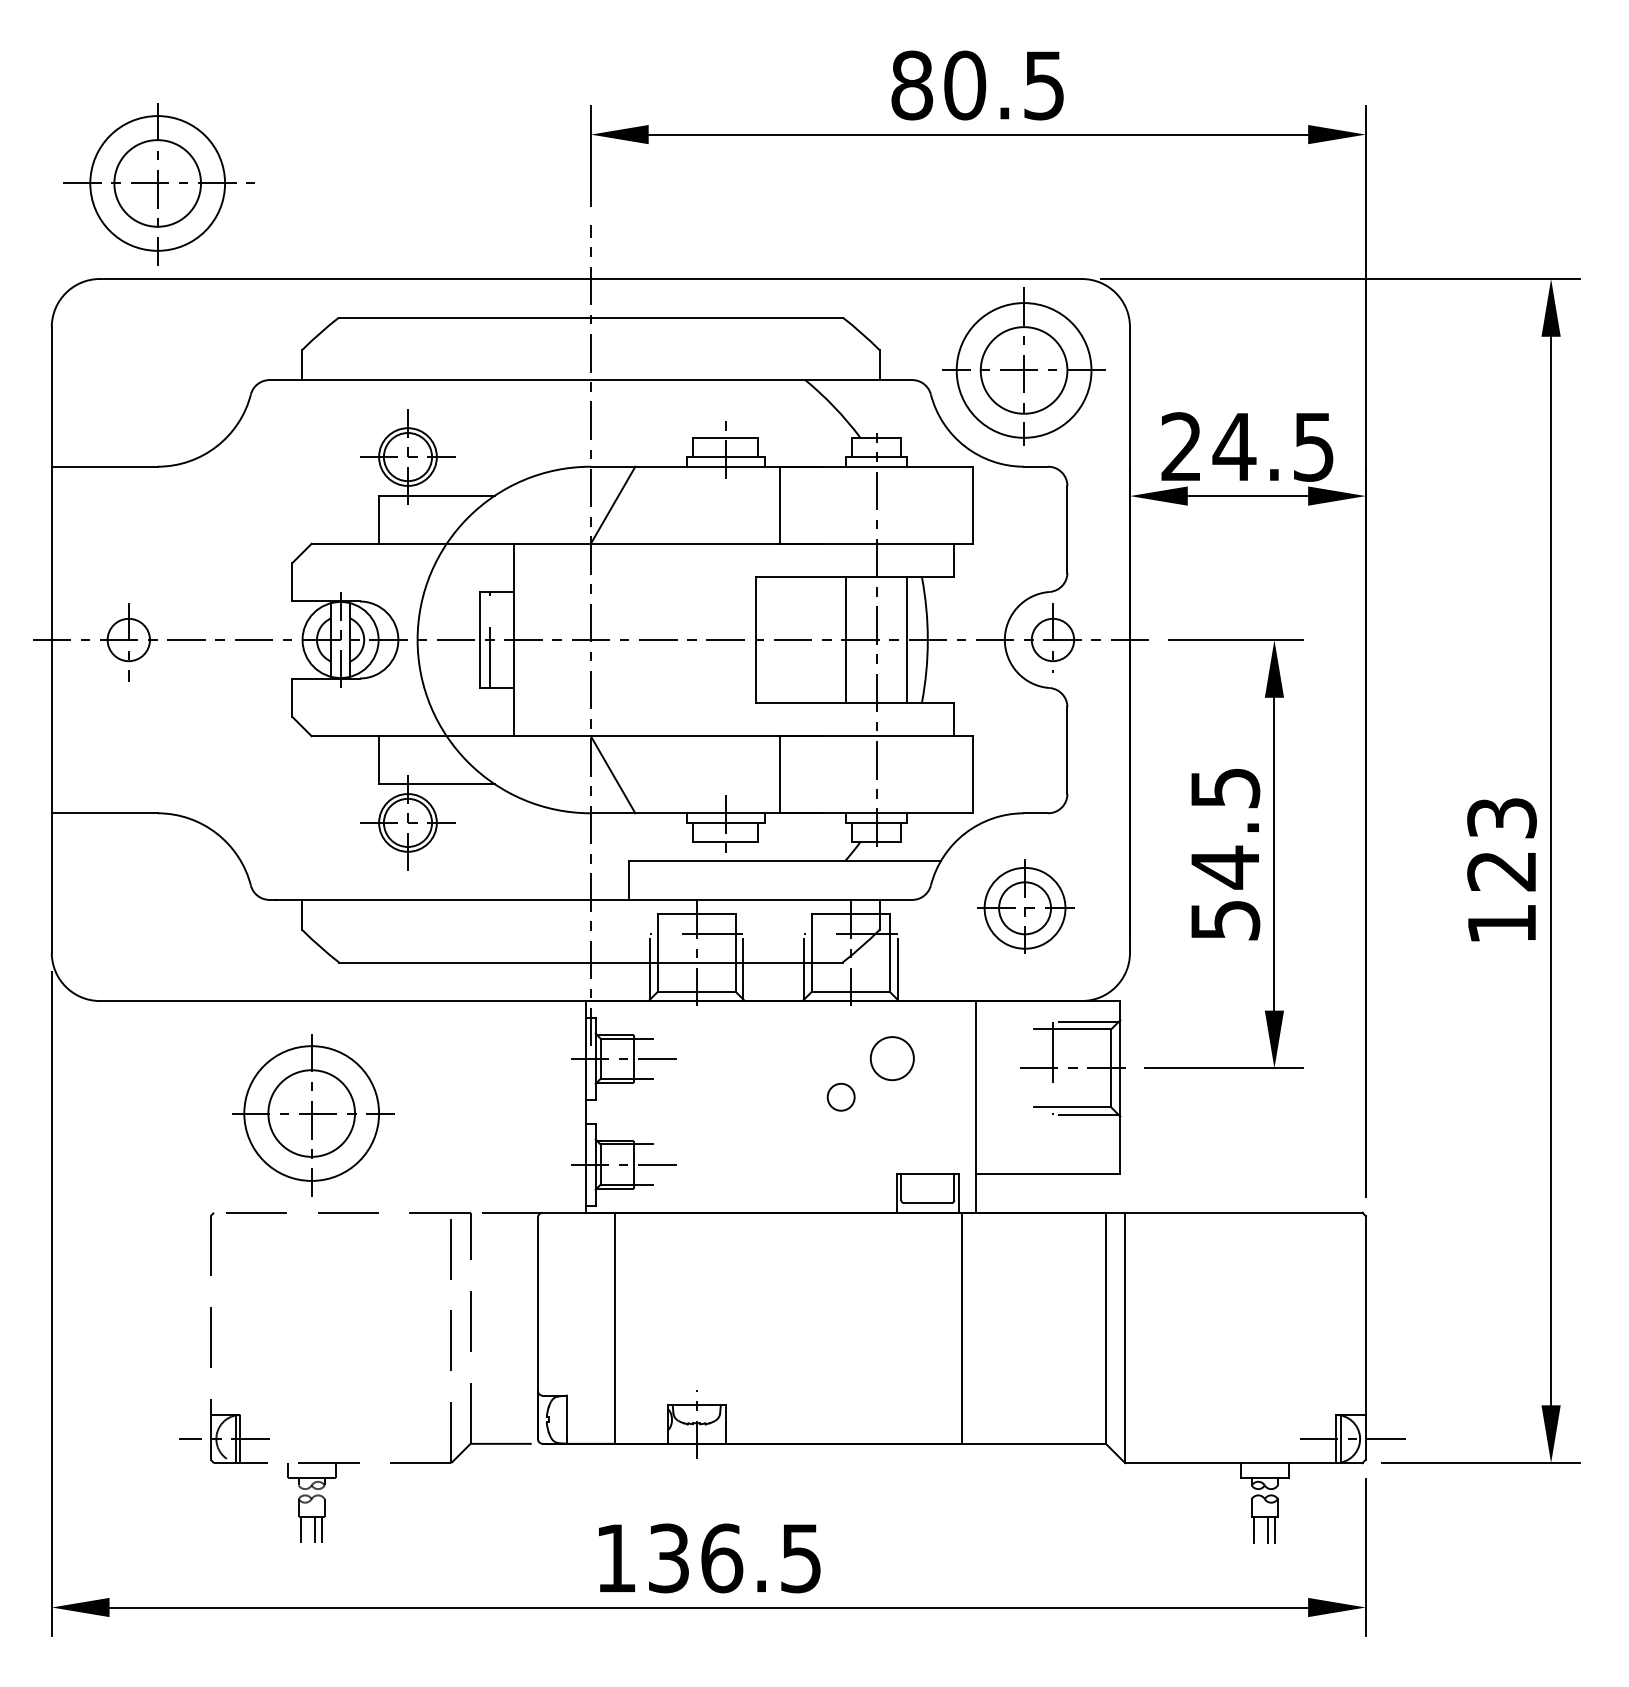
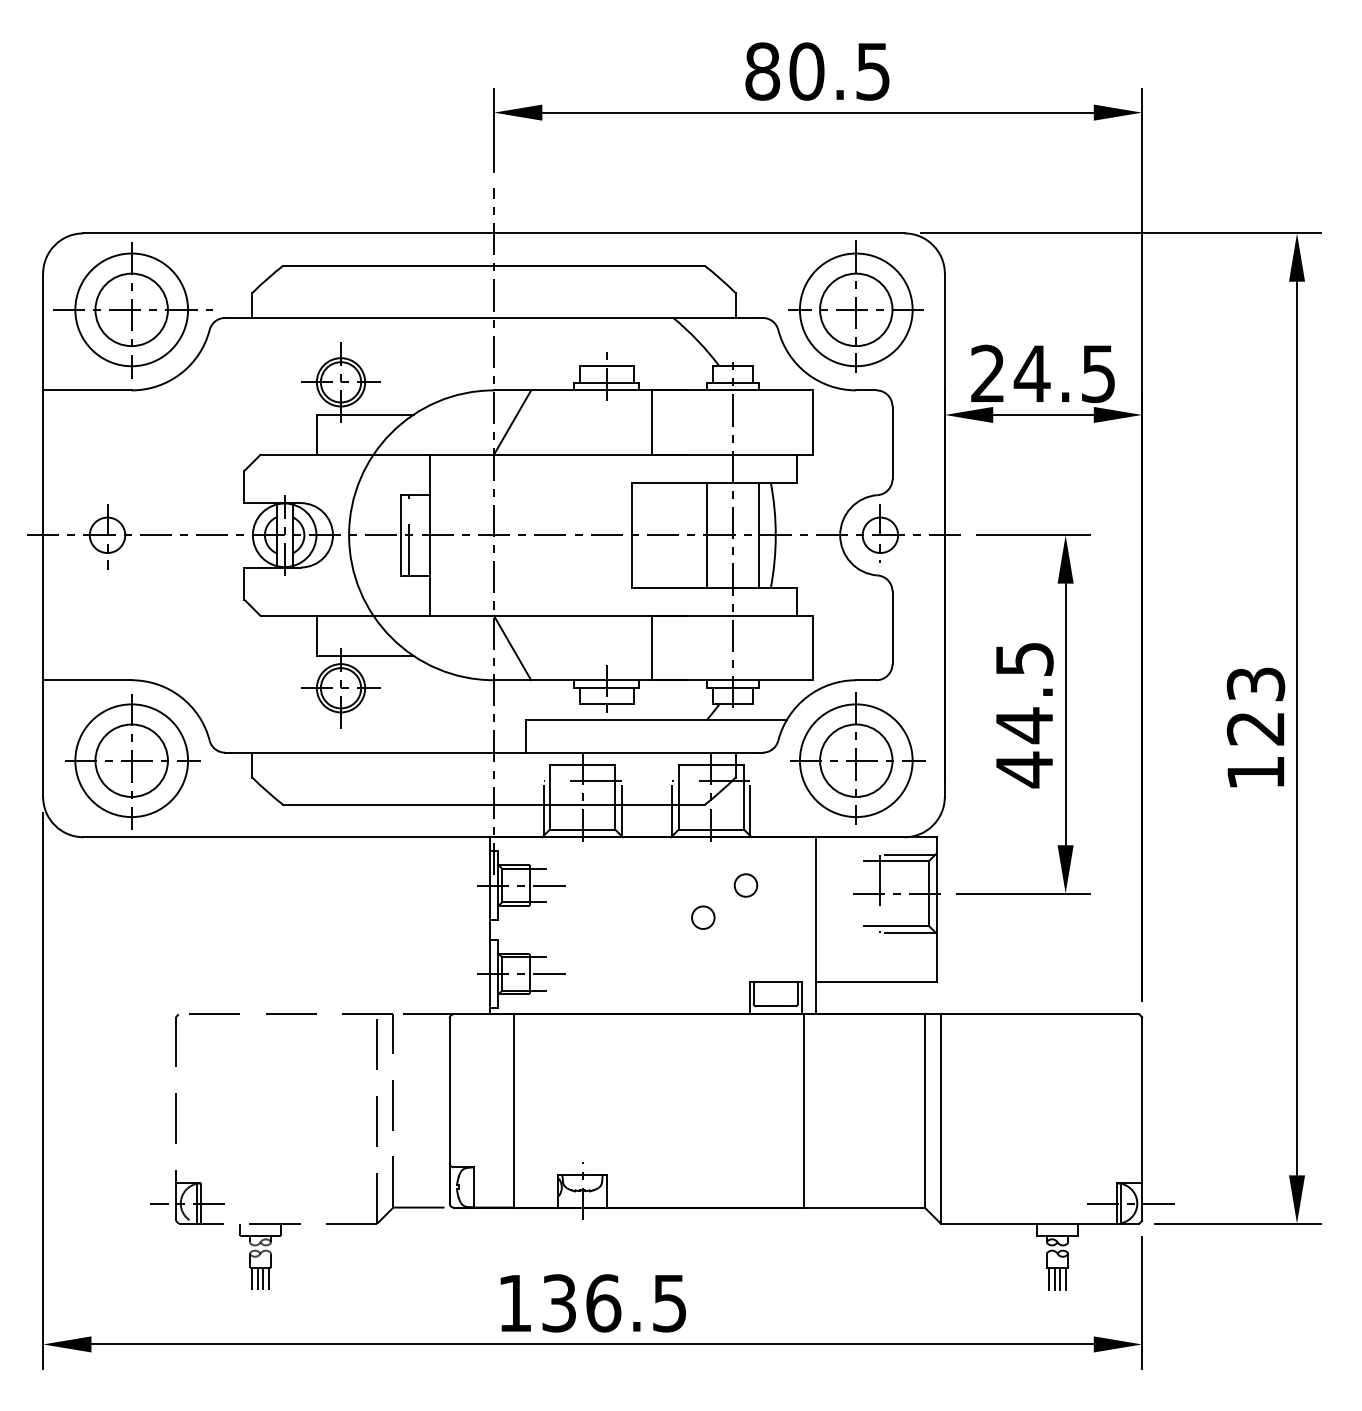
part: (158, 184) -> (132, 310), moved
part: (1026, 906) -> (858, 758), size x1.67
text: (1225, 920) -> (1024, 769), 54.5 -> 44.5
circle: (891, 1058) -> (745, 885), size x0.62
part: (313, 1115) -> (133, 762), moved
line: (308, 1529) -> (257, 1279), added
line: (1261, 1529) -> (1054, 1279), added

